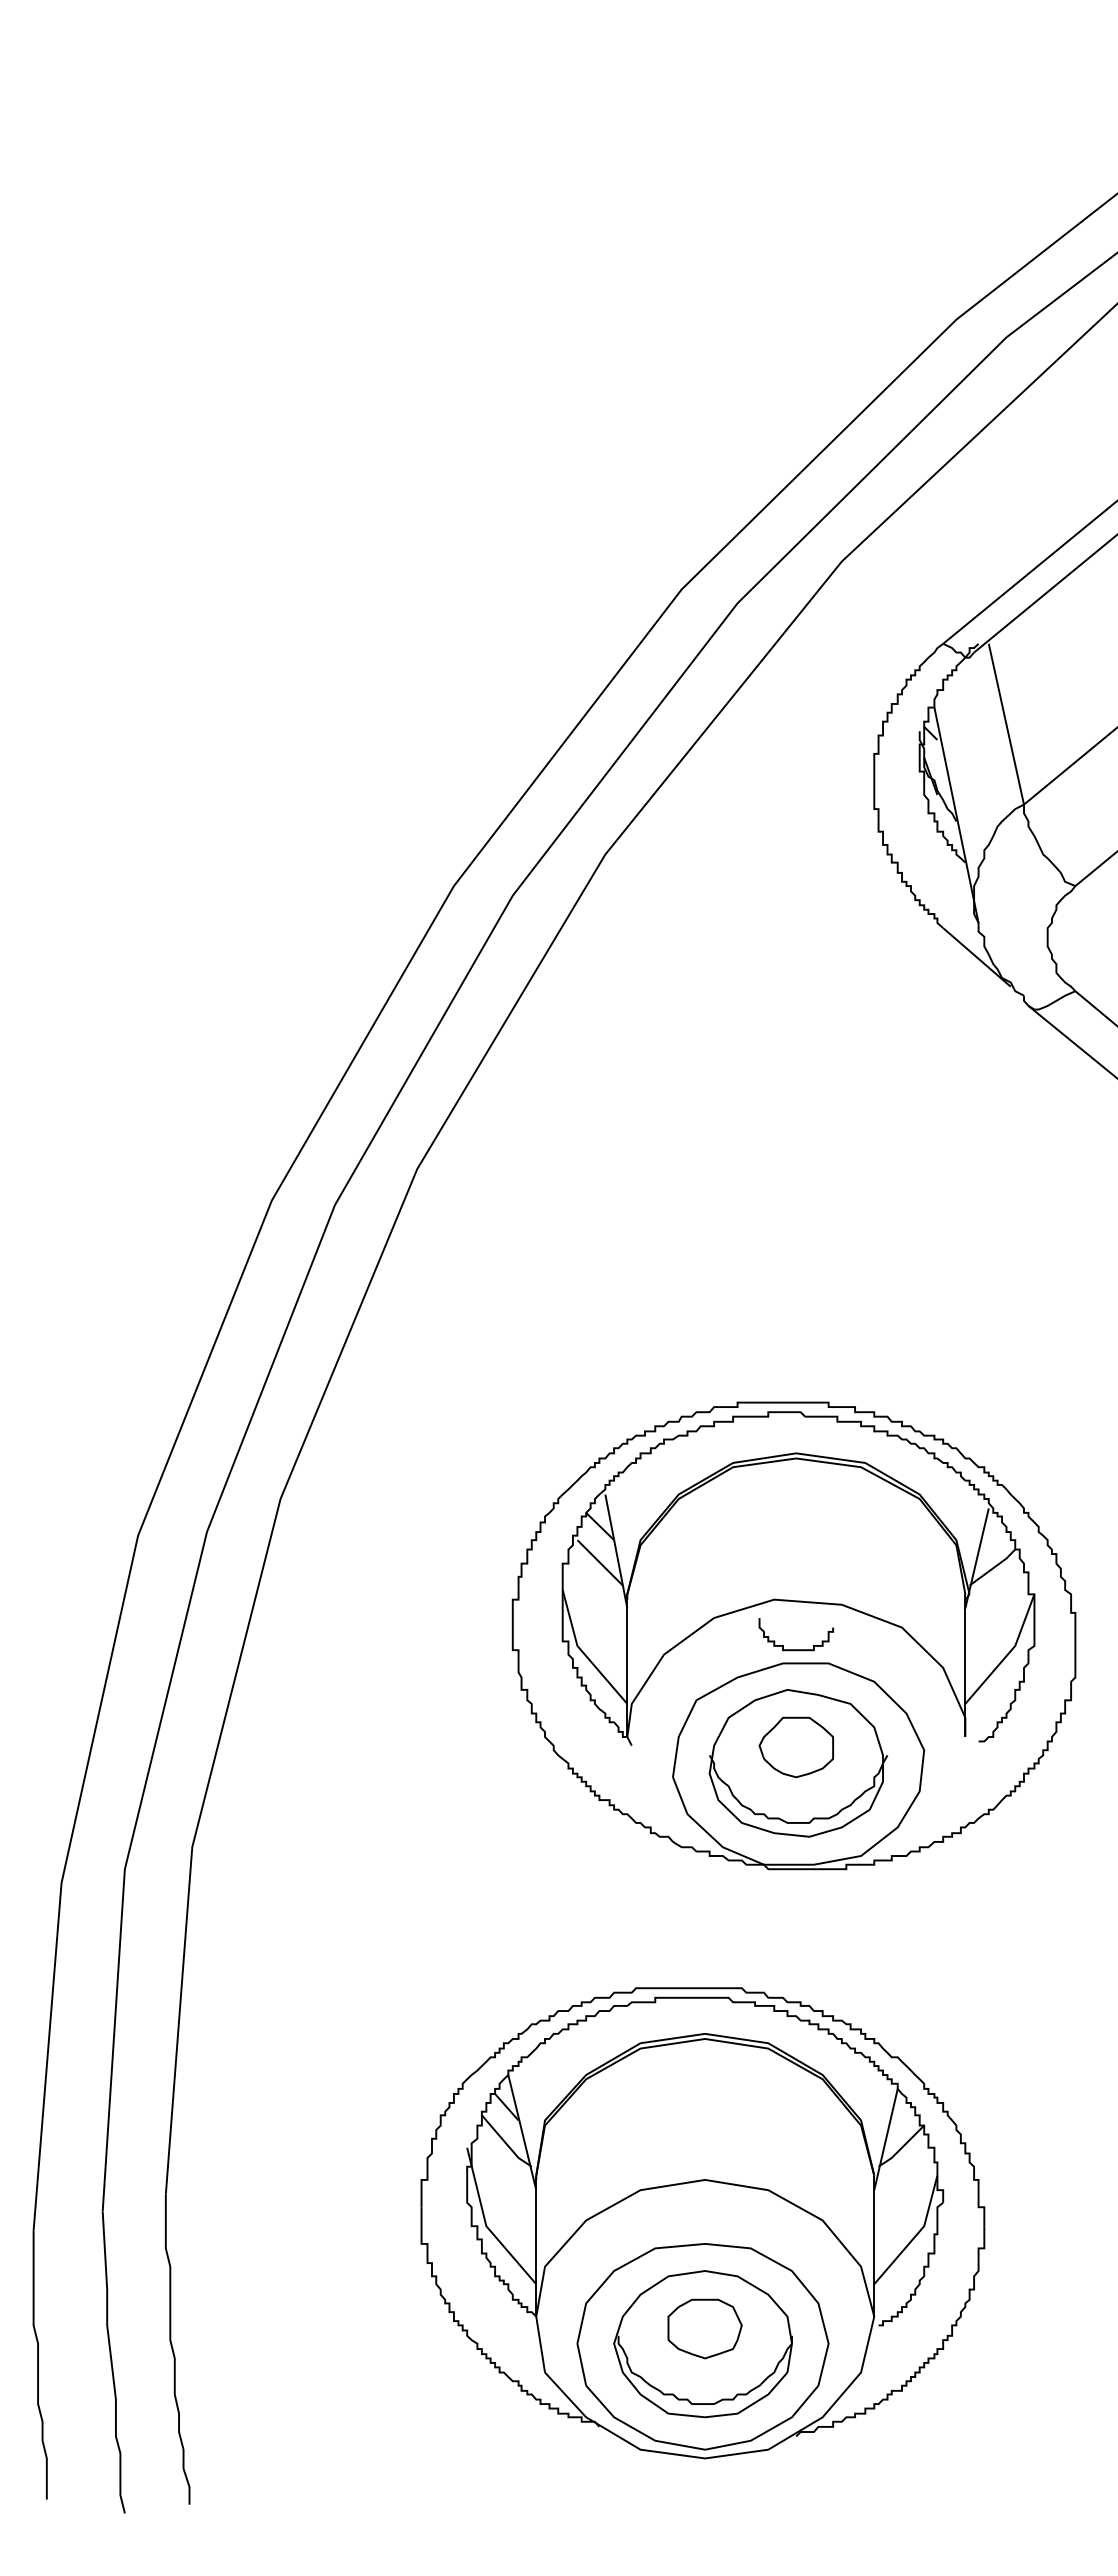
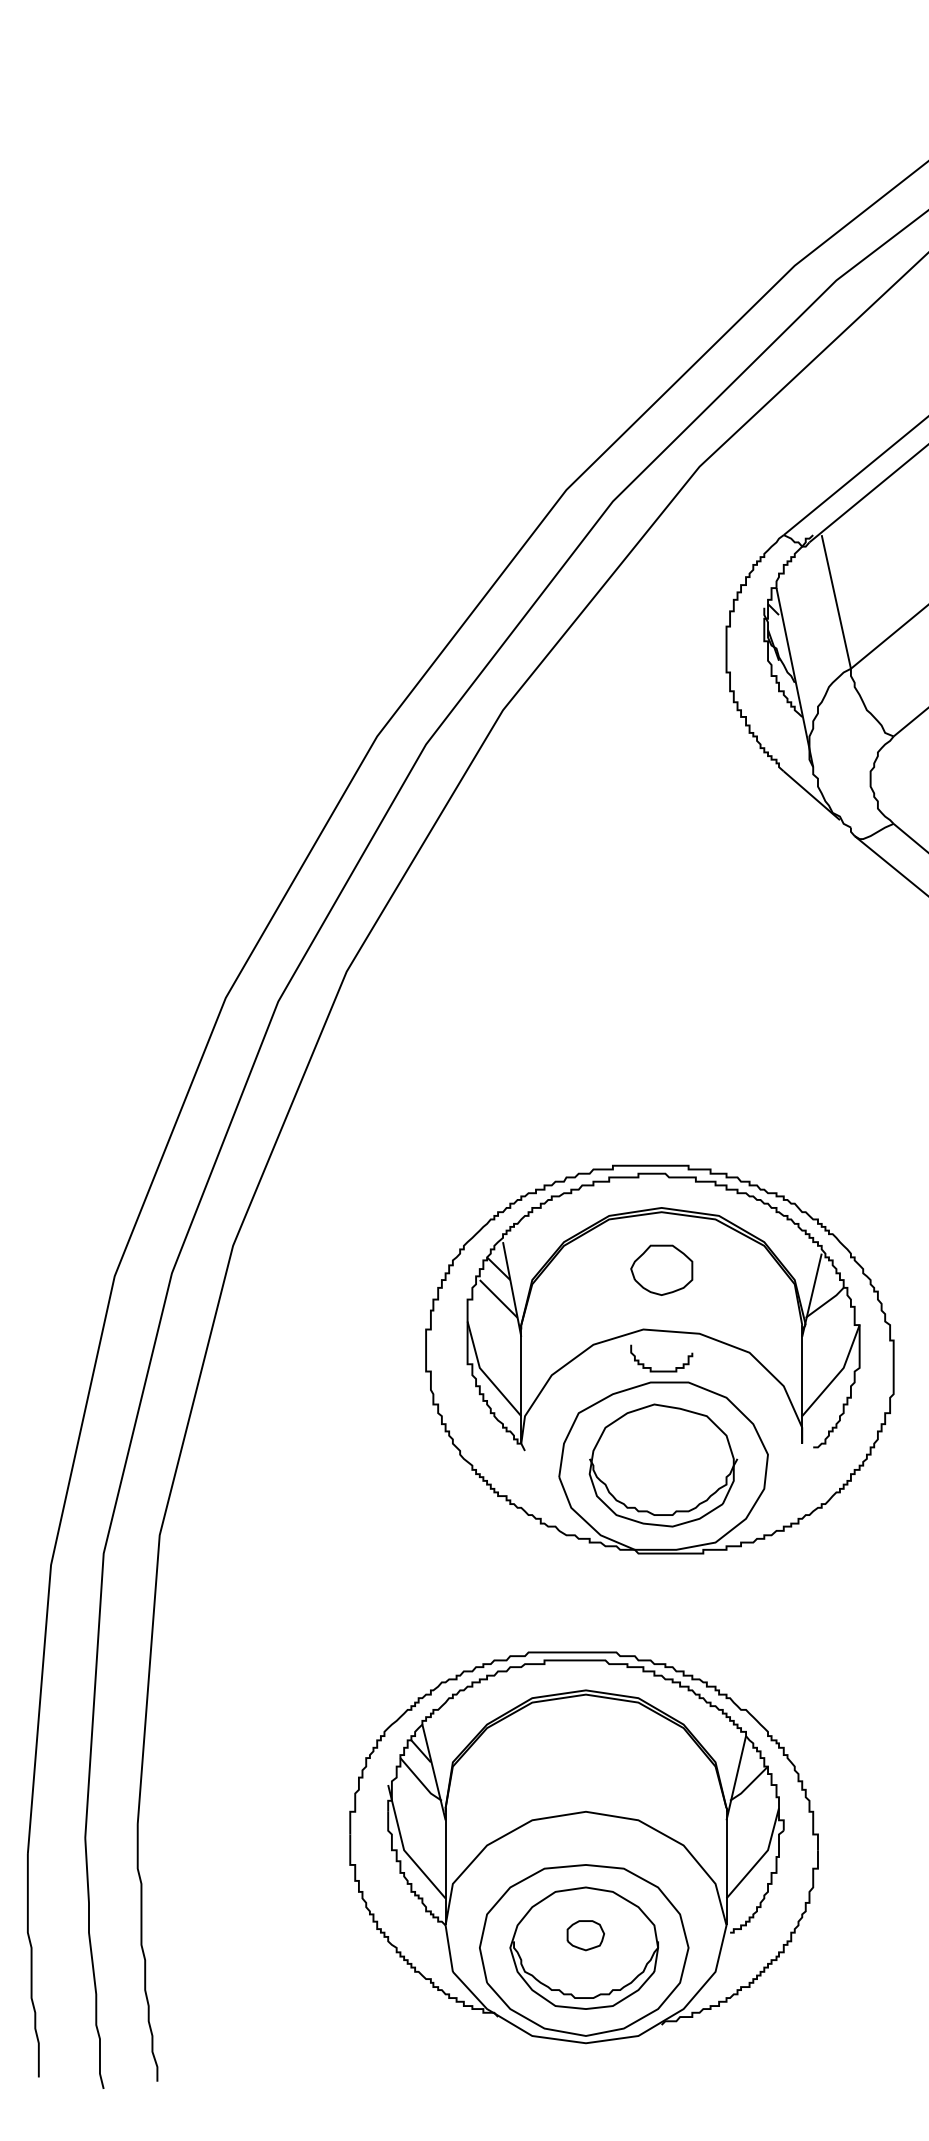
part: (795, 1747) -> (661, 1270), moved
part: (704, 2328) -> (585, 1935), size x0.6

